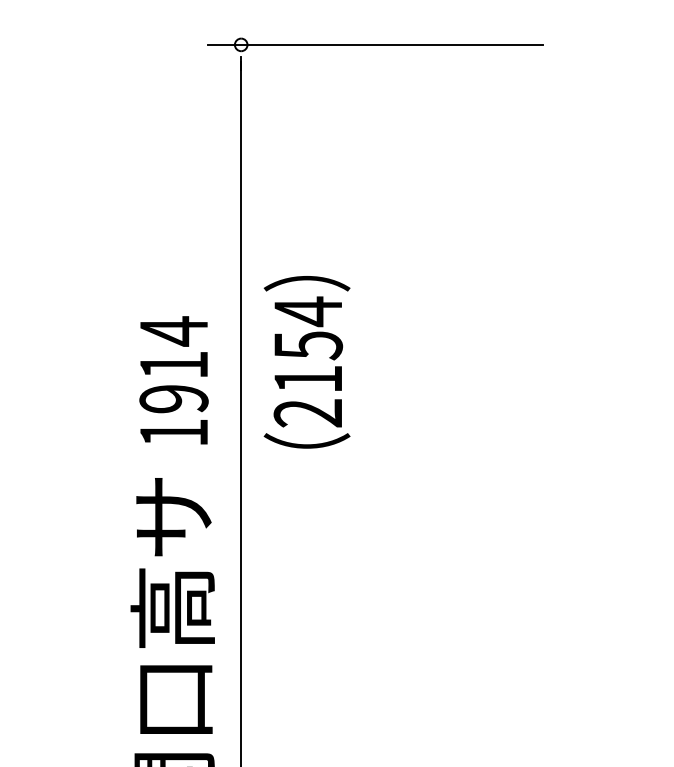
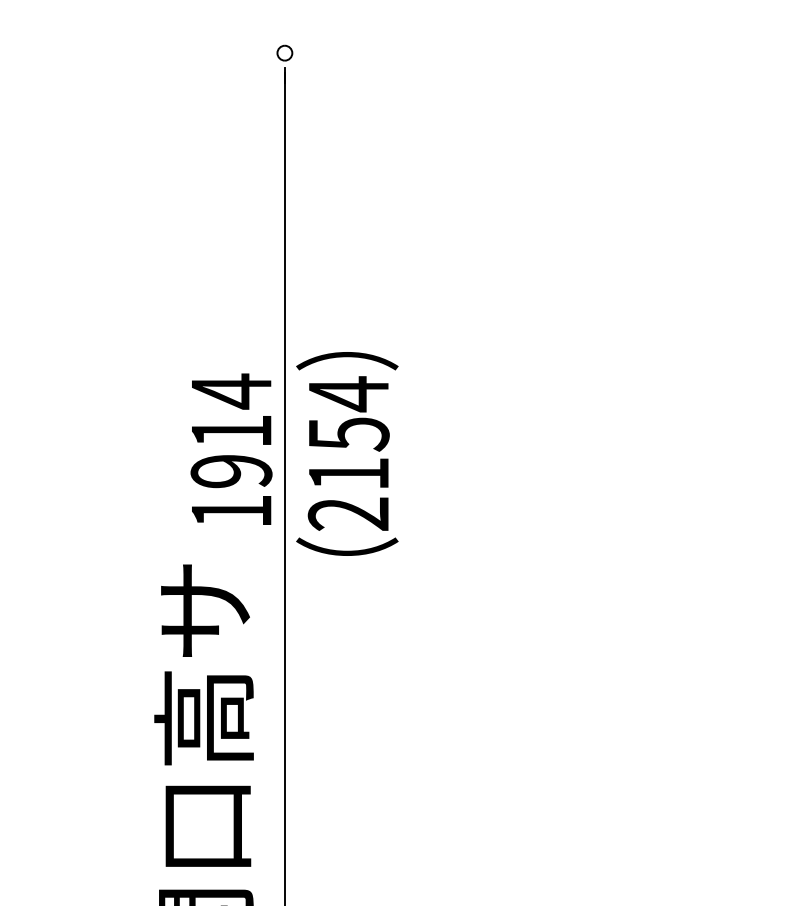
line: (375, 44) -> (443, 52), removed
text: (306, 362) -> (346, 454), moved
text: (173, 380) -> (230, 449), moved

